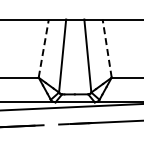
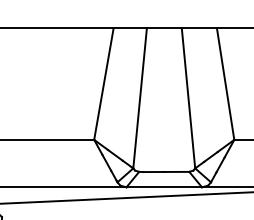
line: (43, 48) -> (103, 83), dashed -> solid
line: (107, 48) -> (226, 83), dashed -> solid

